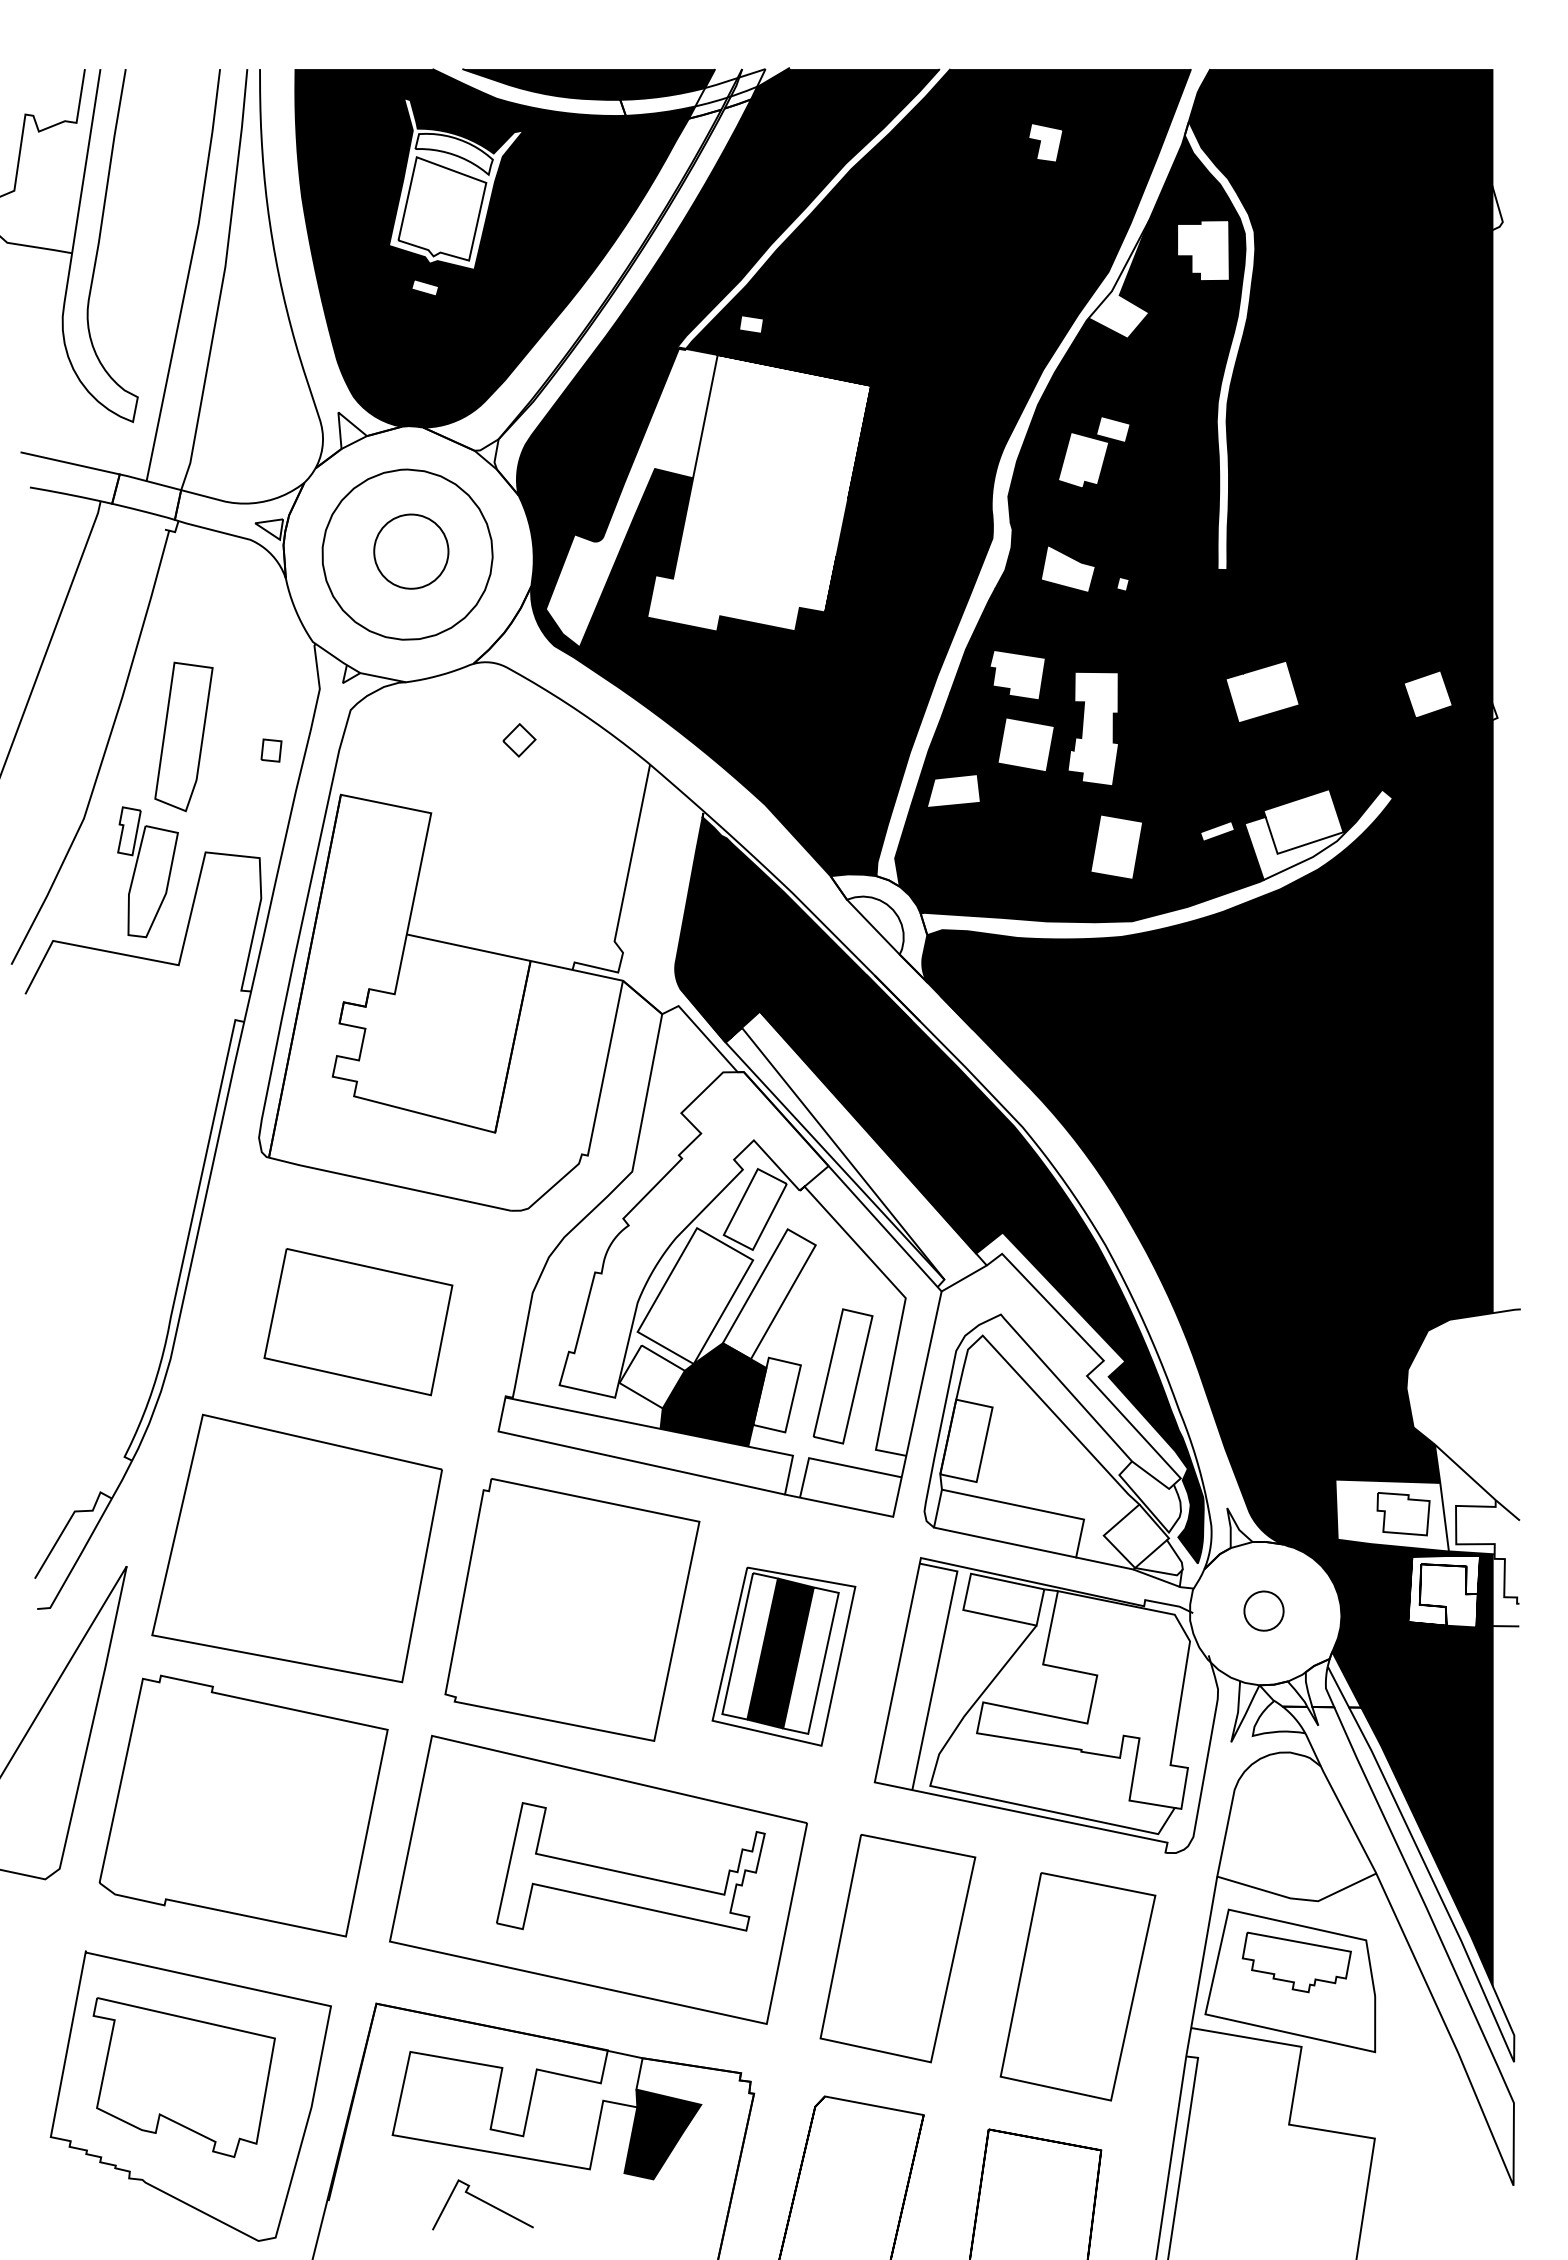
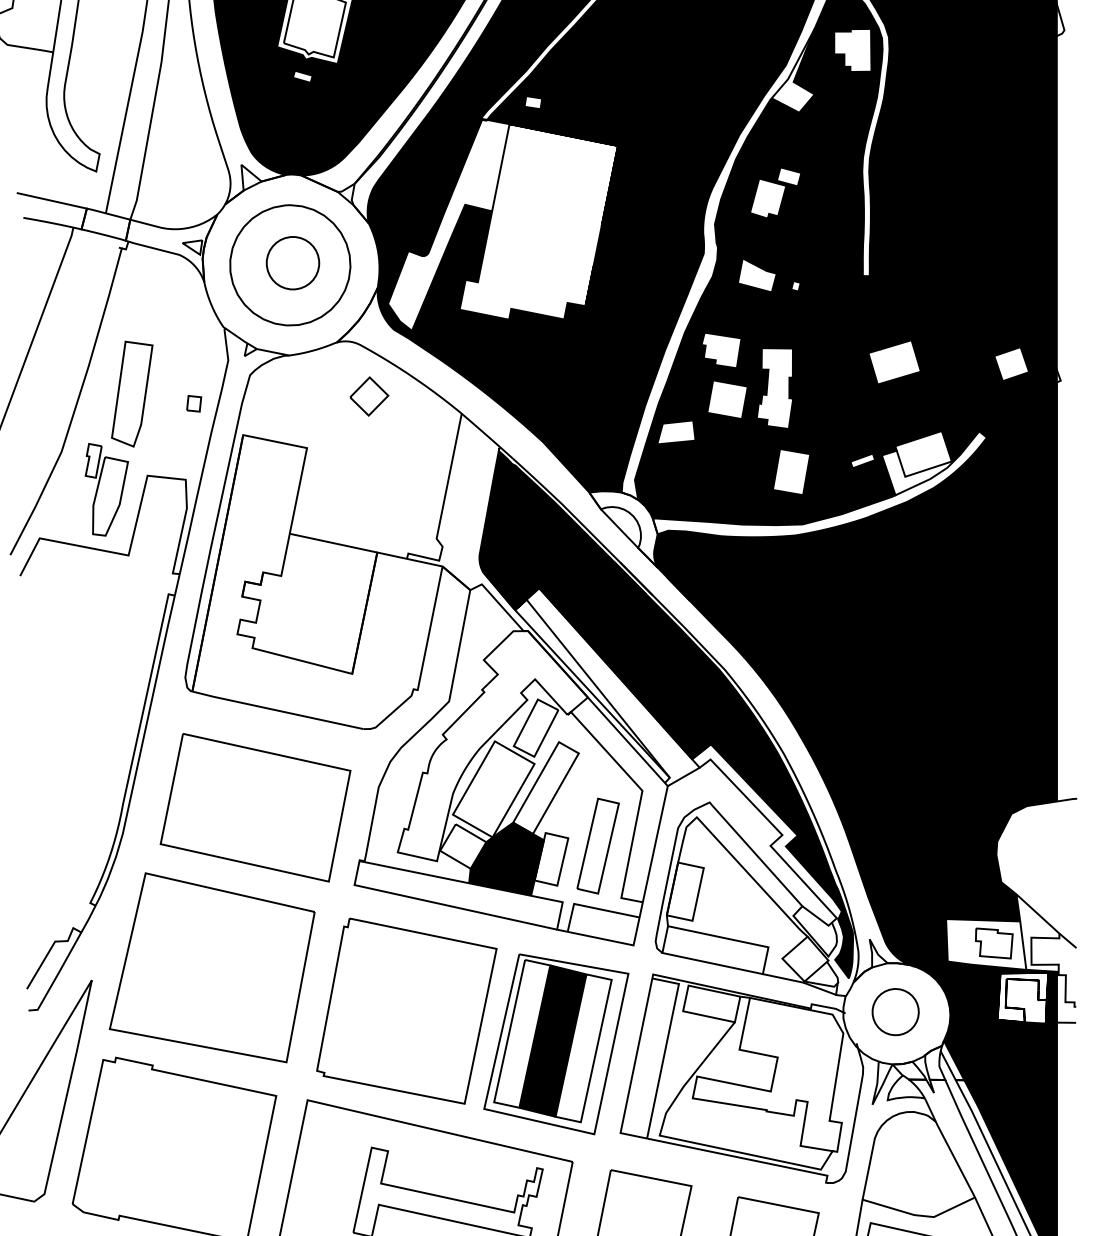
part: (519, 740) -> (369, 396), size x1.67
part: (358, 1321) -> (255, 807), size x1.43
part: (1263, 1610) -> (895, 1011), size x1.67
part: (783, 1656) -> (556, 1044), size x1.43

